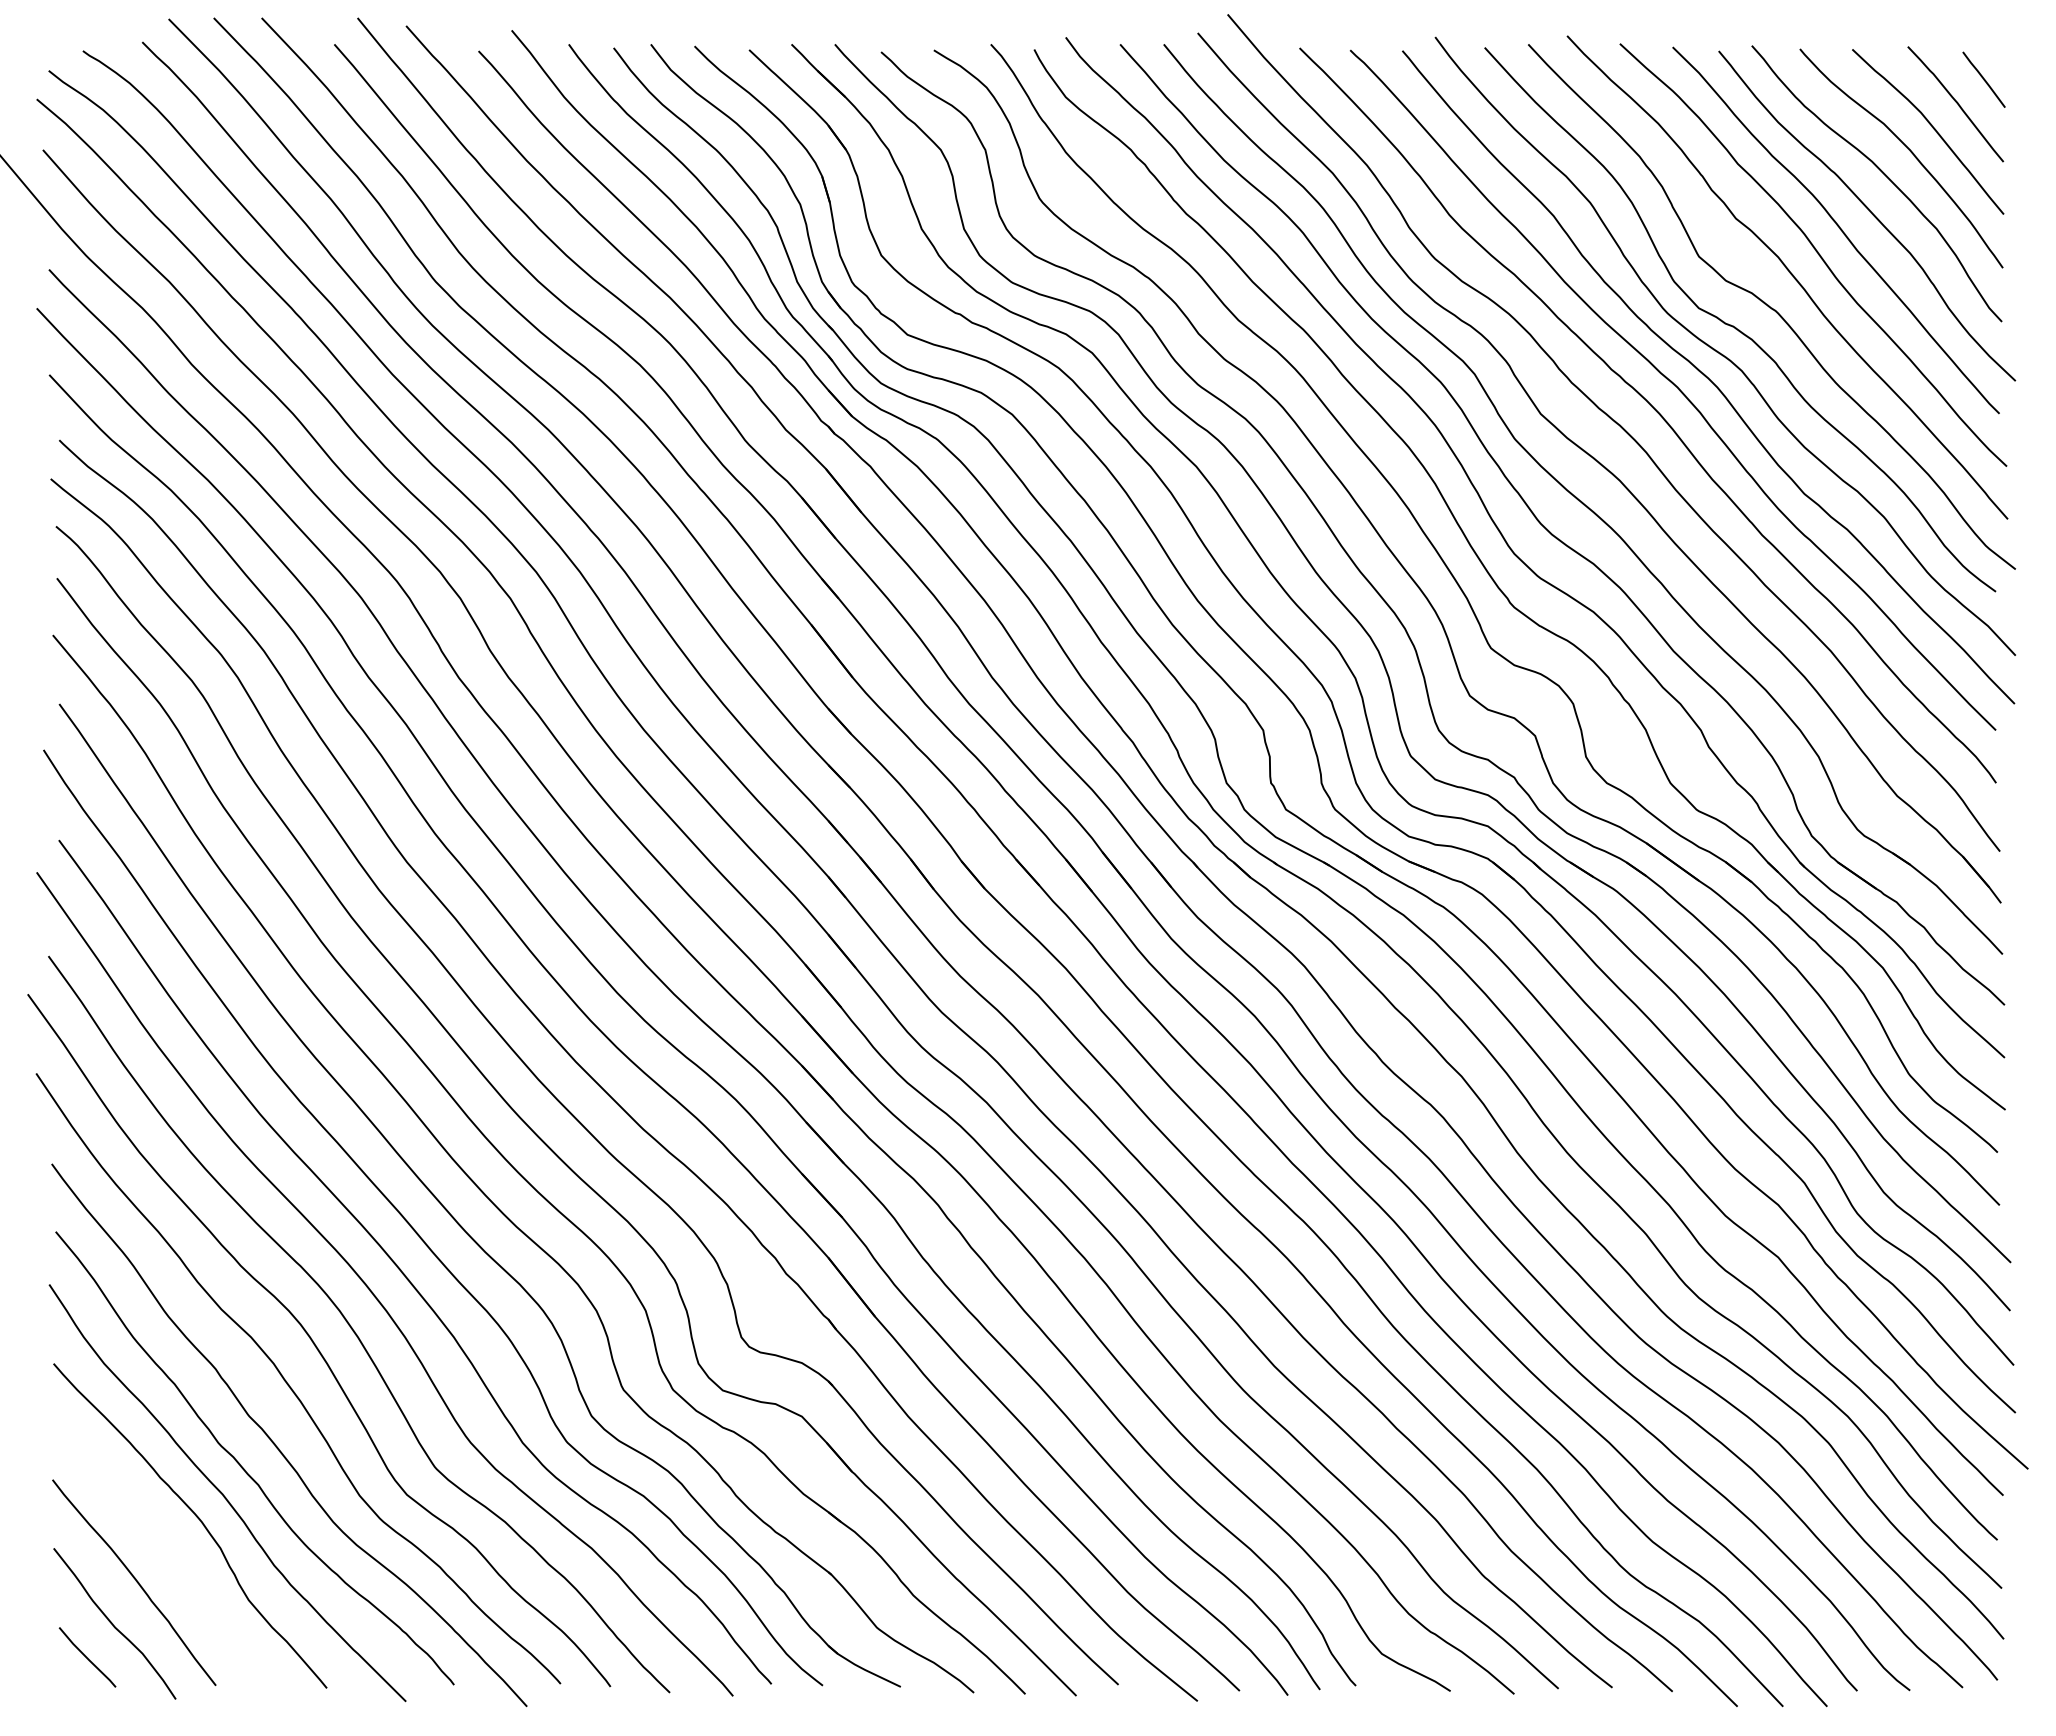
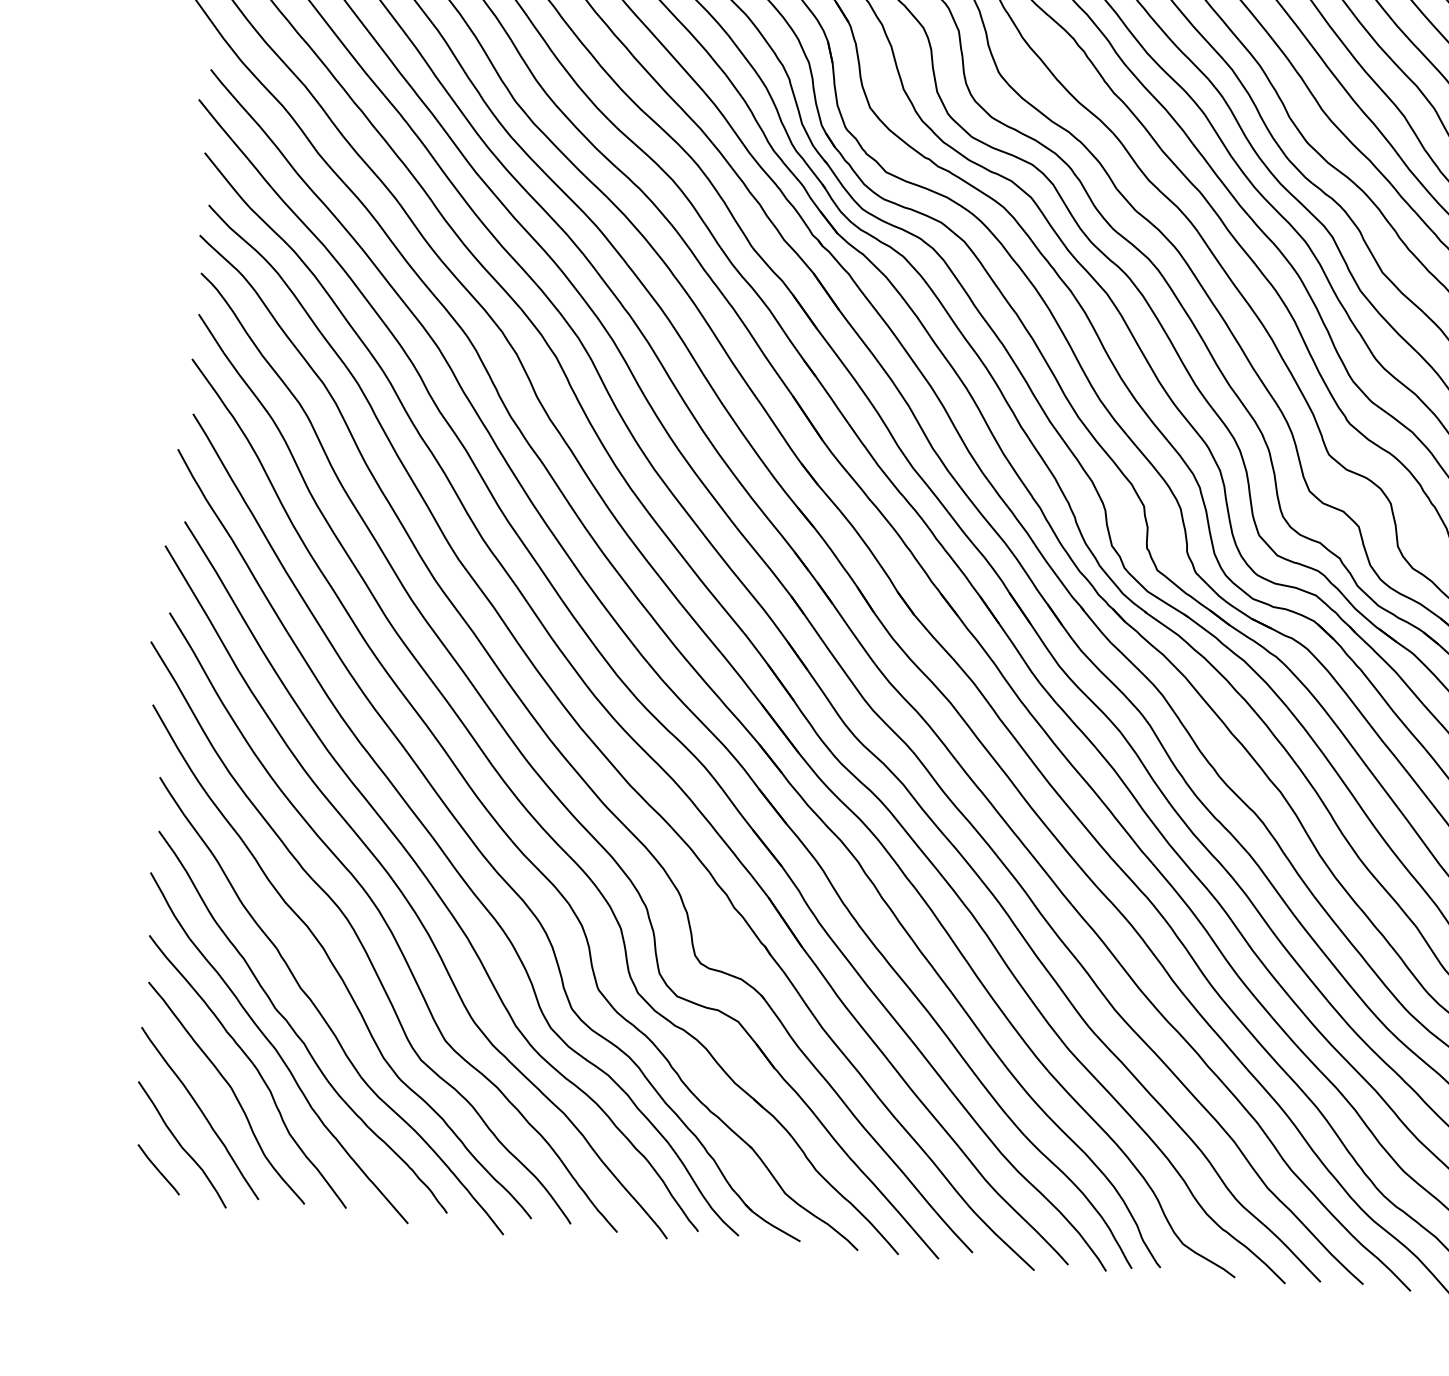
curve: (171, 1550) -> (231, 1090), added

